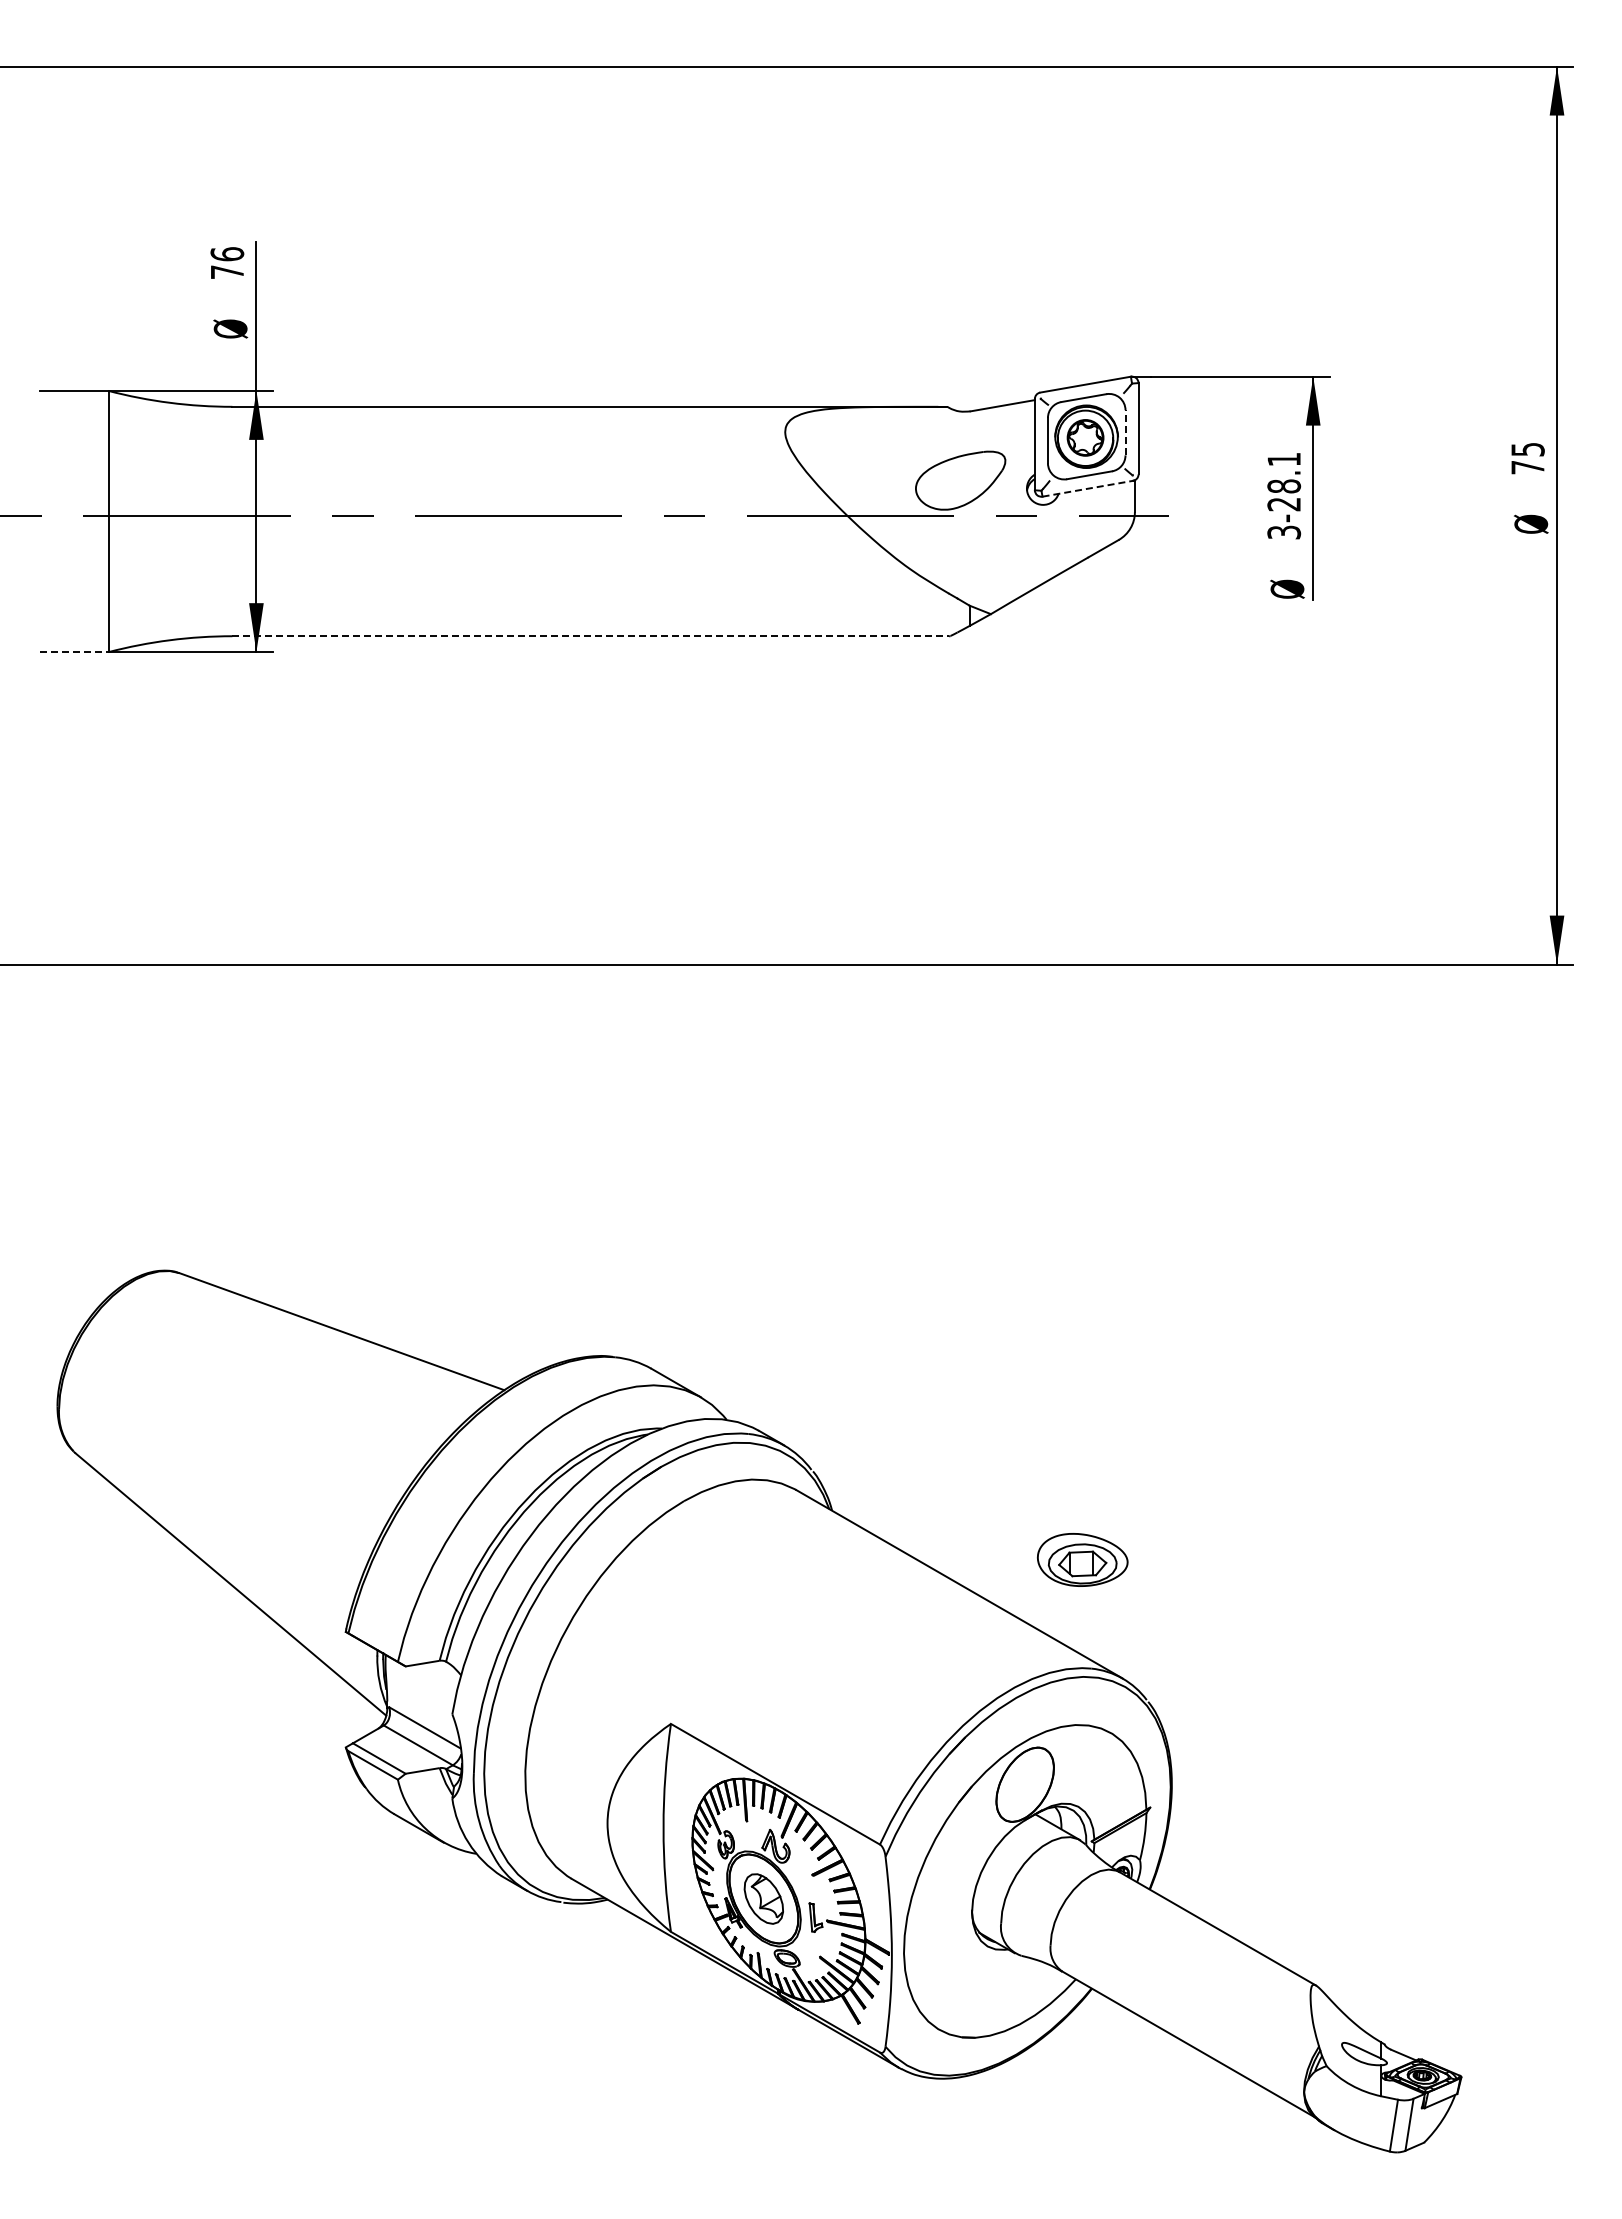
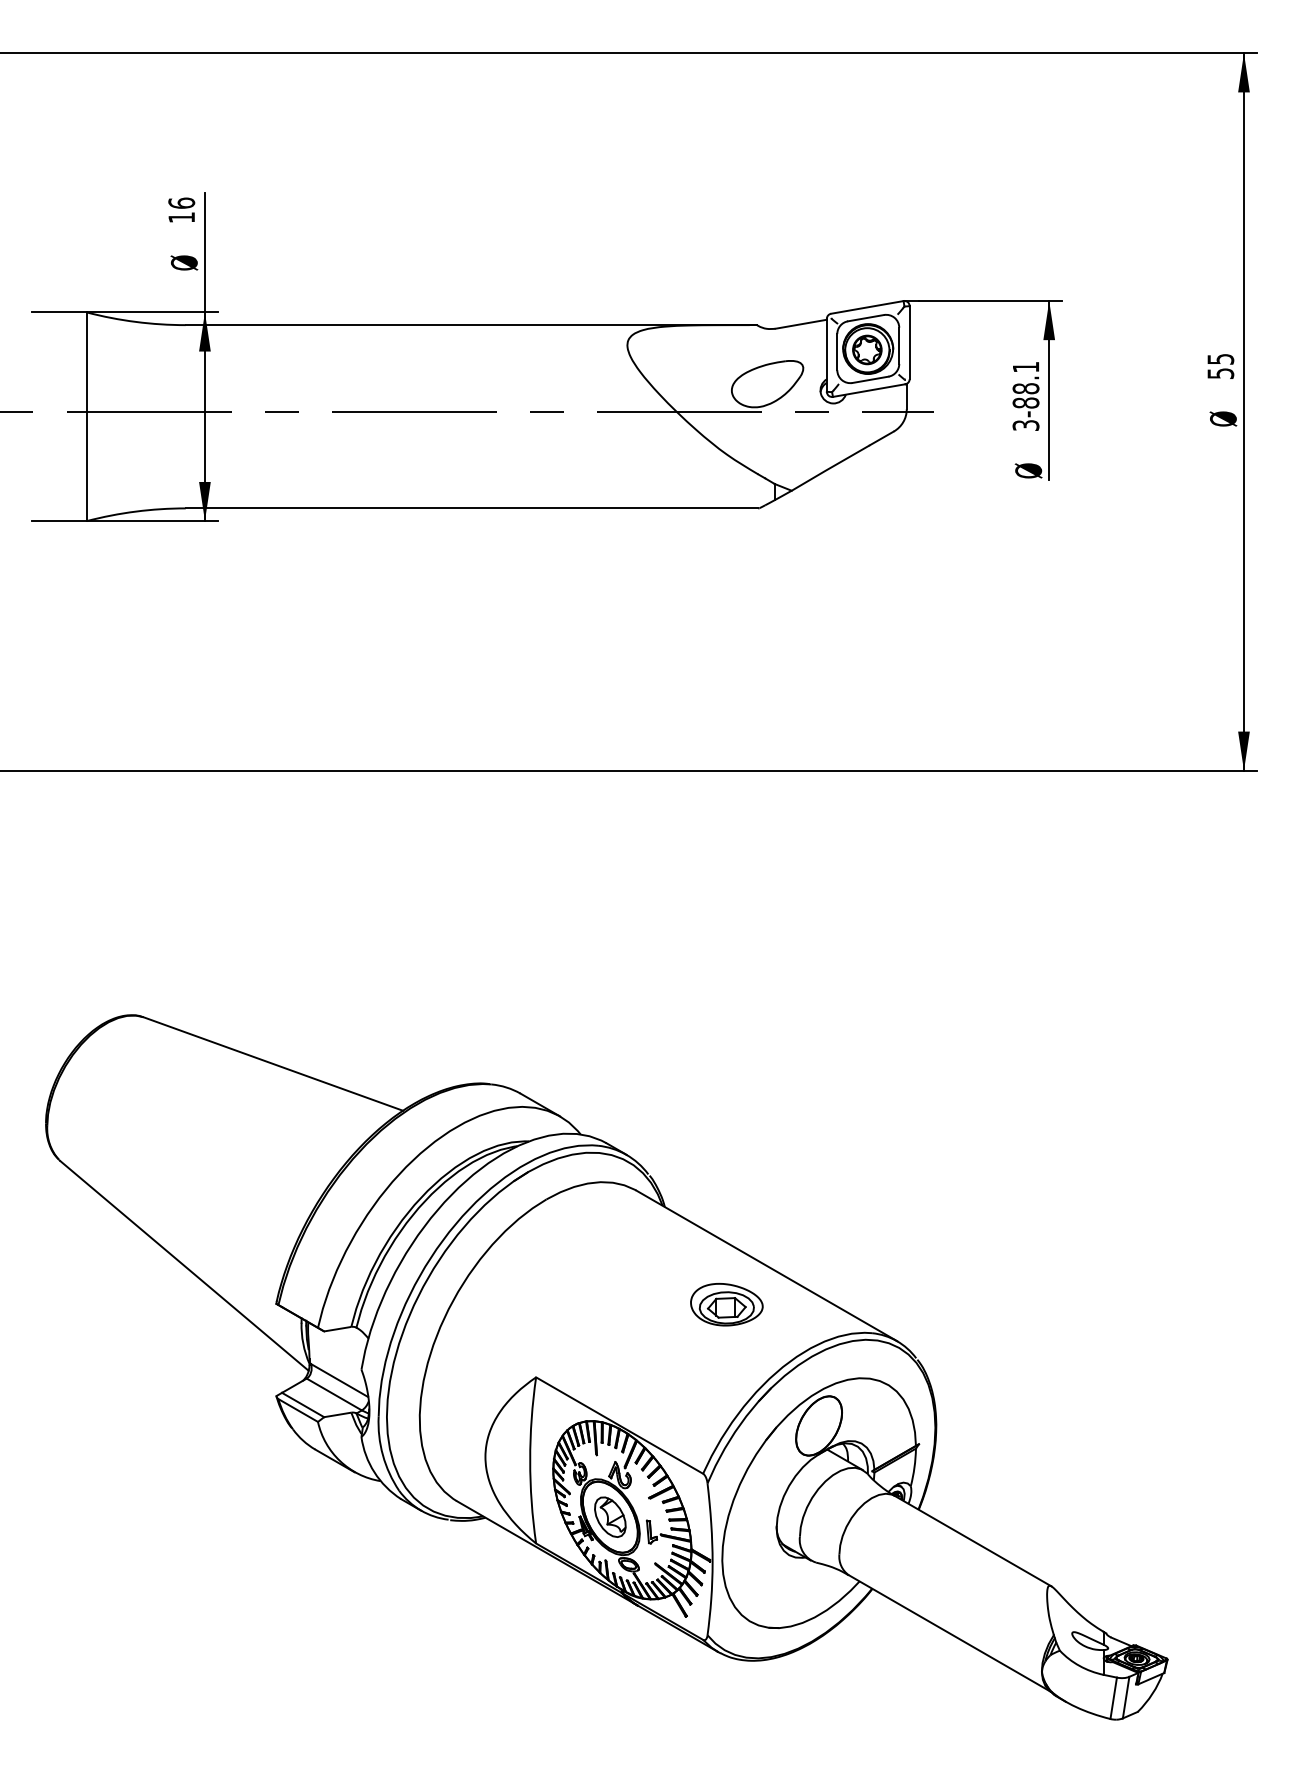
text: (227, 271) -> (181, 217), 76 -> 16
line: (1125, 432) -> (899, 345), dashed -> solid
text: (1527, 467) -> (1220, 373), 75 -> 55
line: (1087, 488) -> (868, 390), dashed -> solid
text: (1284, 504) -> (1026, 403), 3-28.1 -> 3-88.1
line: (591, 636) -> (472, 508), dashed -> solid
line: (74, 652) -> (59, 521), dashed -> solid
part: (1082, 1559) -> (726, 1304), moved

